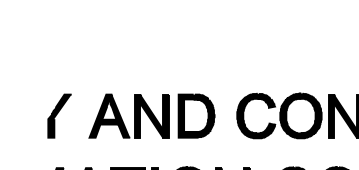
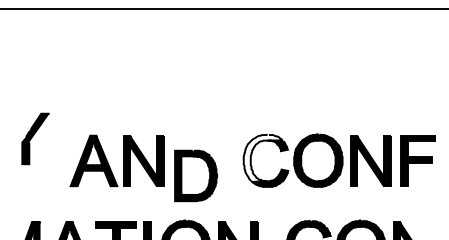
fill: (253, 113) -> (262, 157), removed
part: (59, 115) -> (35, 138), moved
part: (196, 115) -> (195, 175), moved

